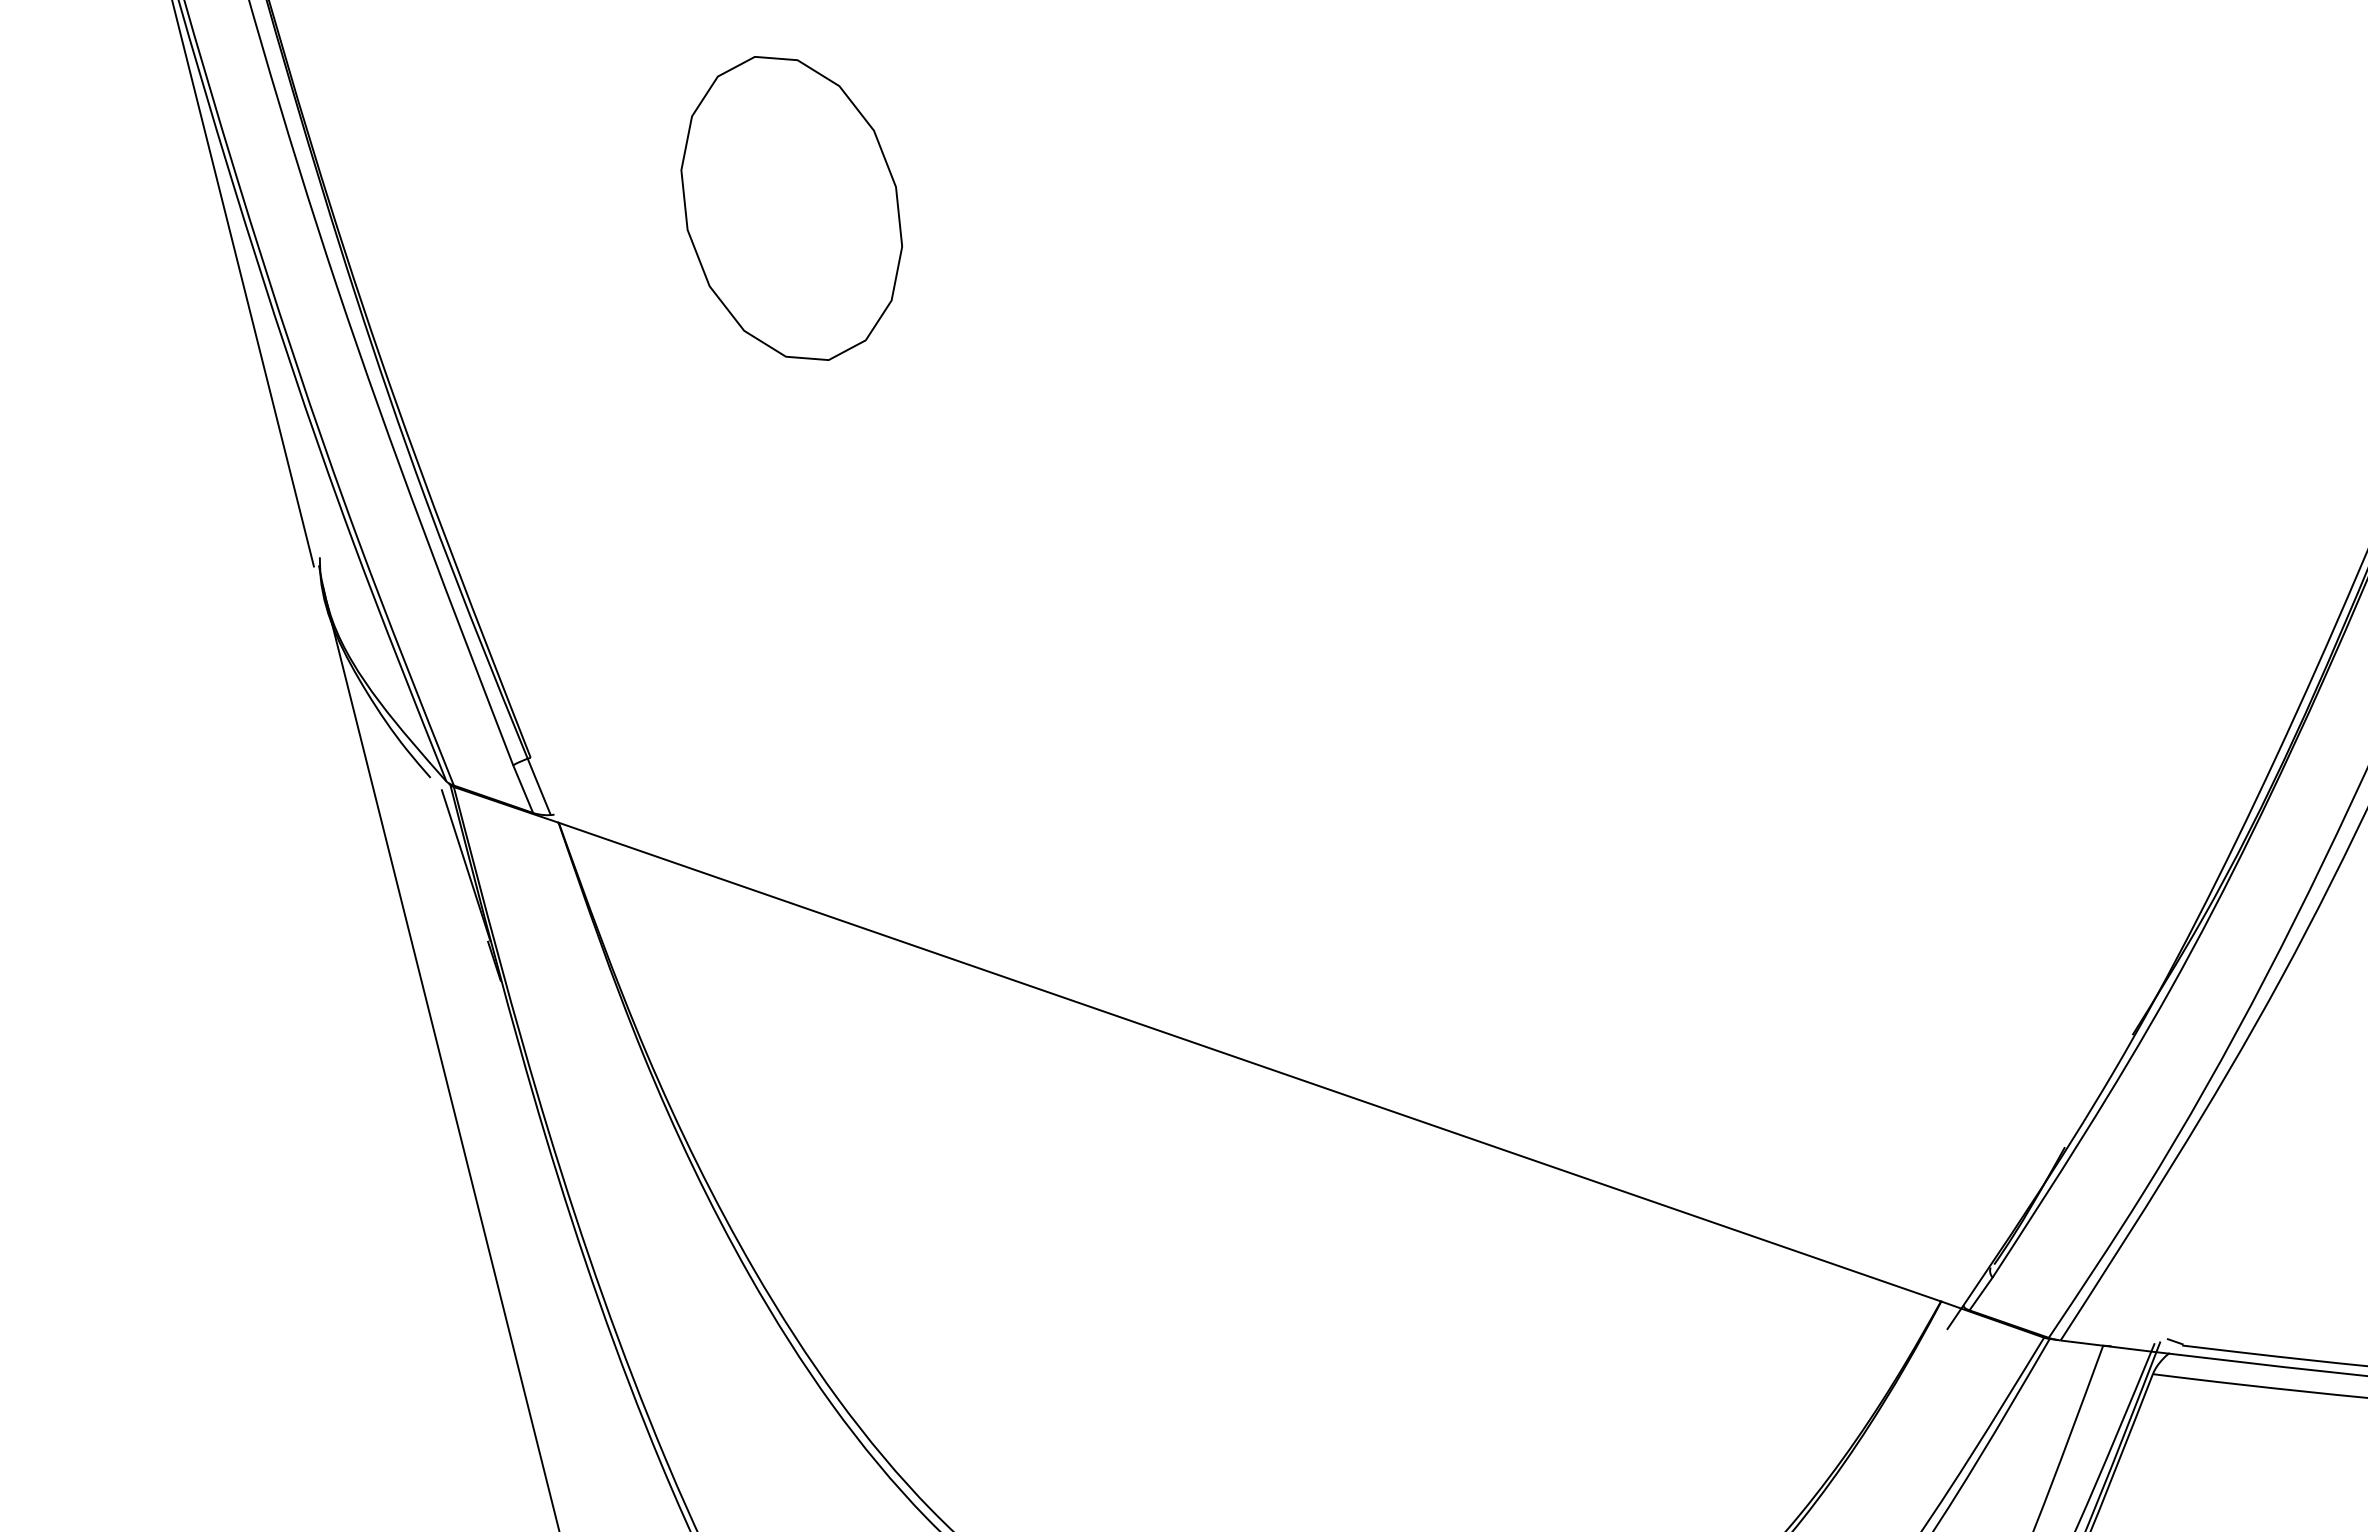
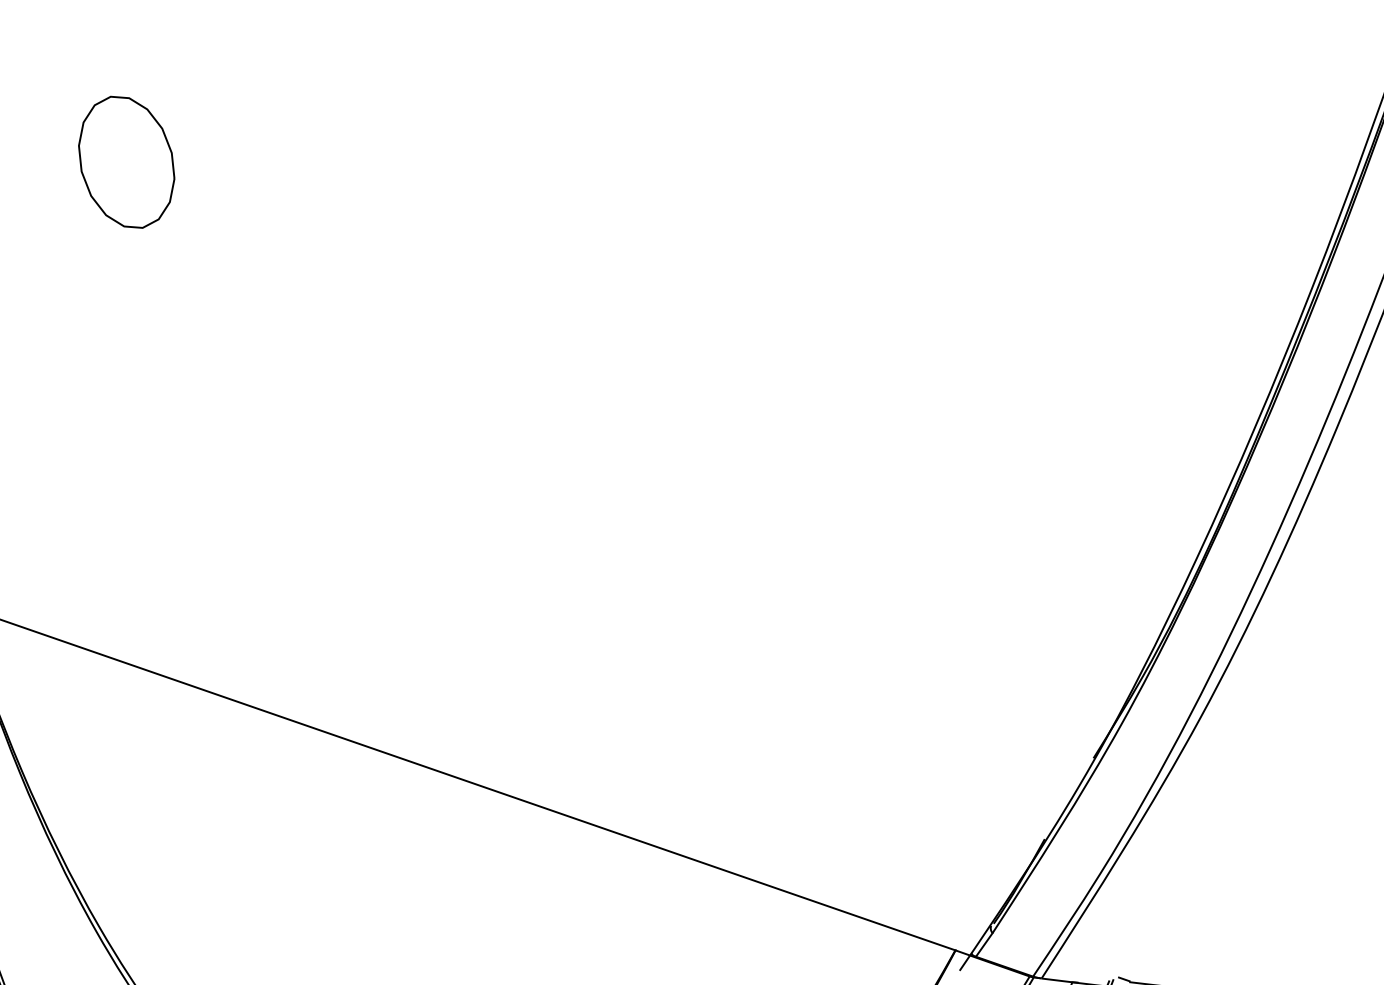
part: (791, 208) -> (126, 162), size x0.6

